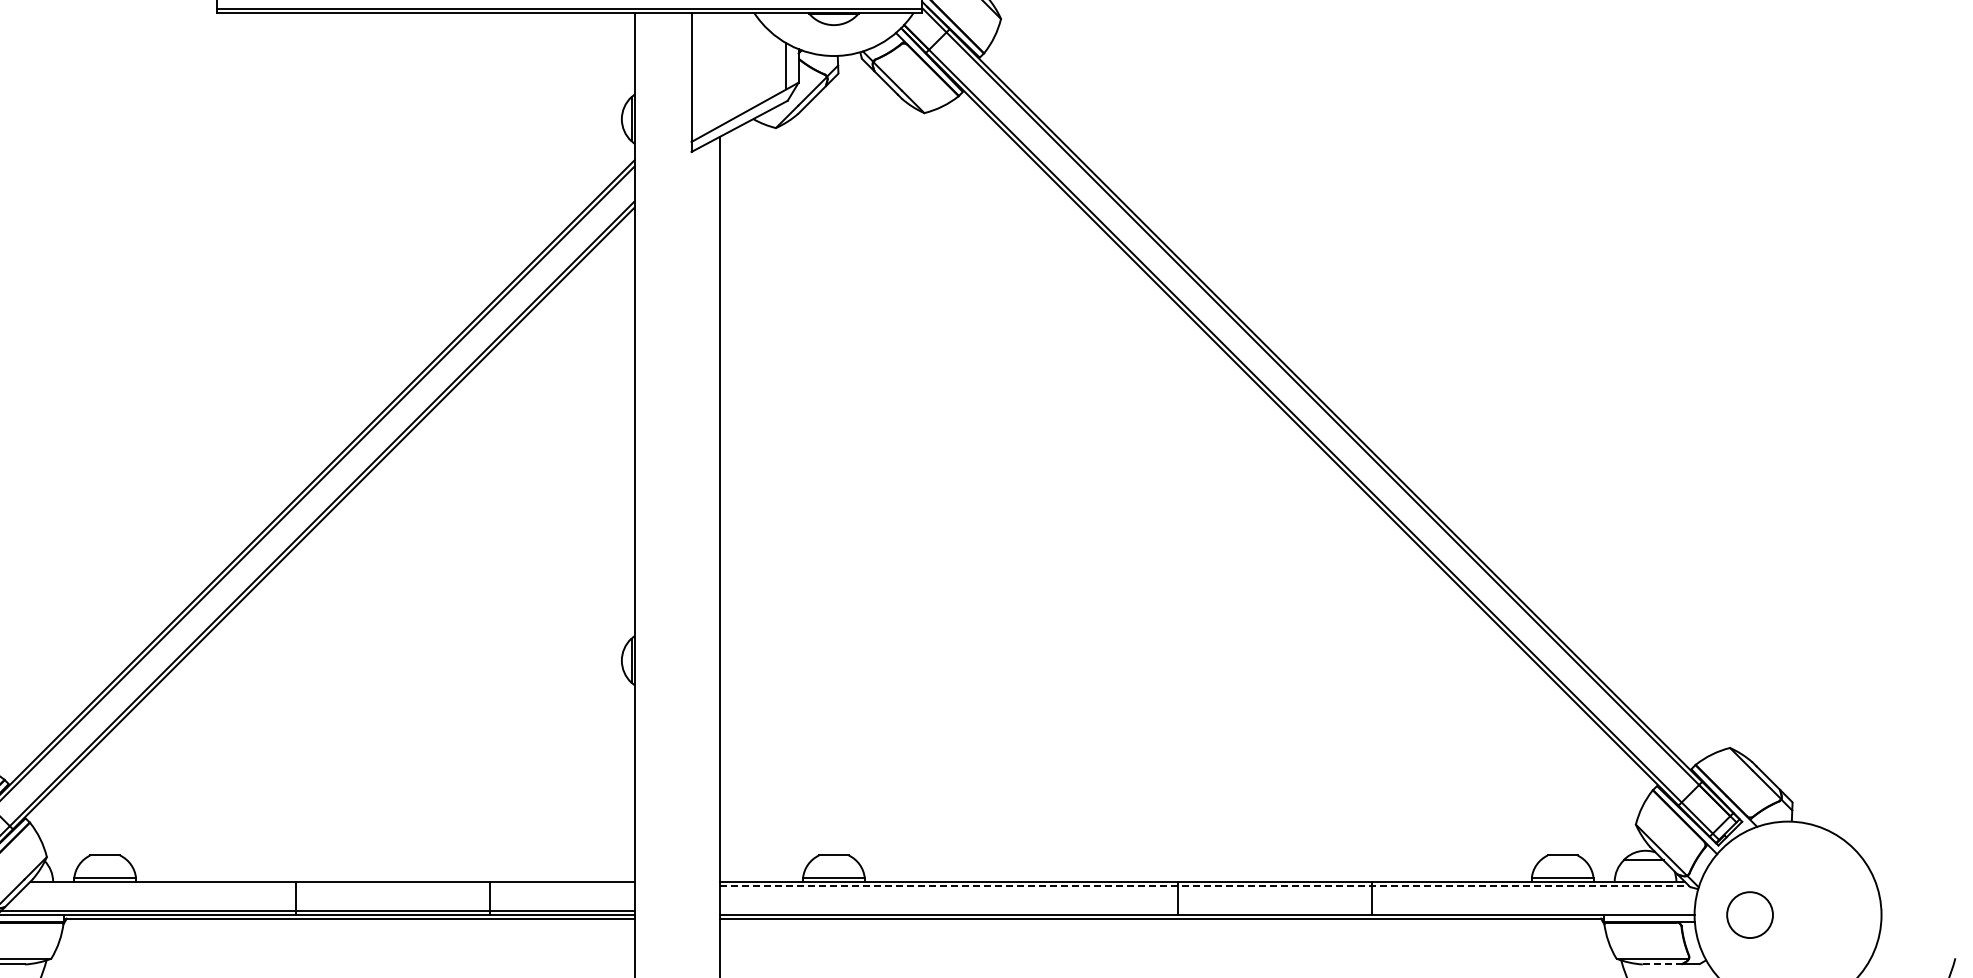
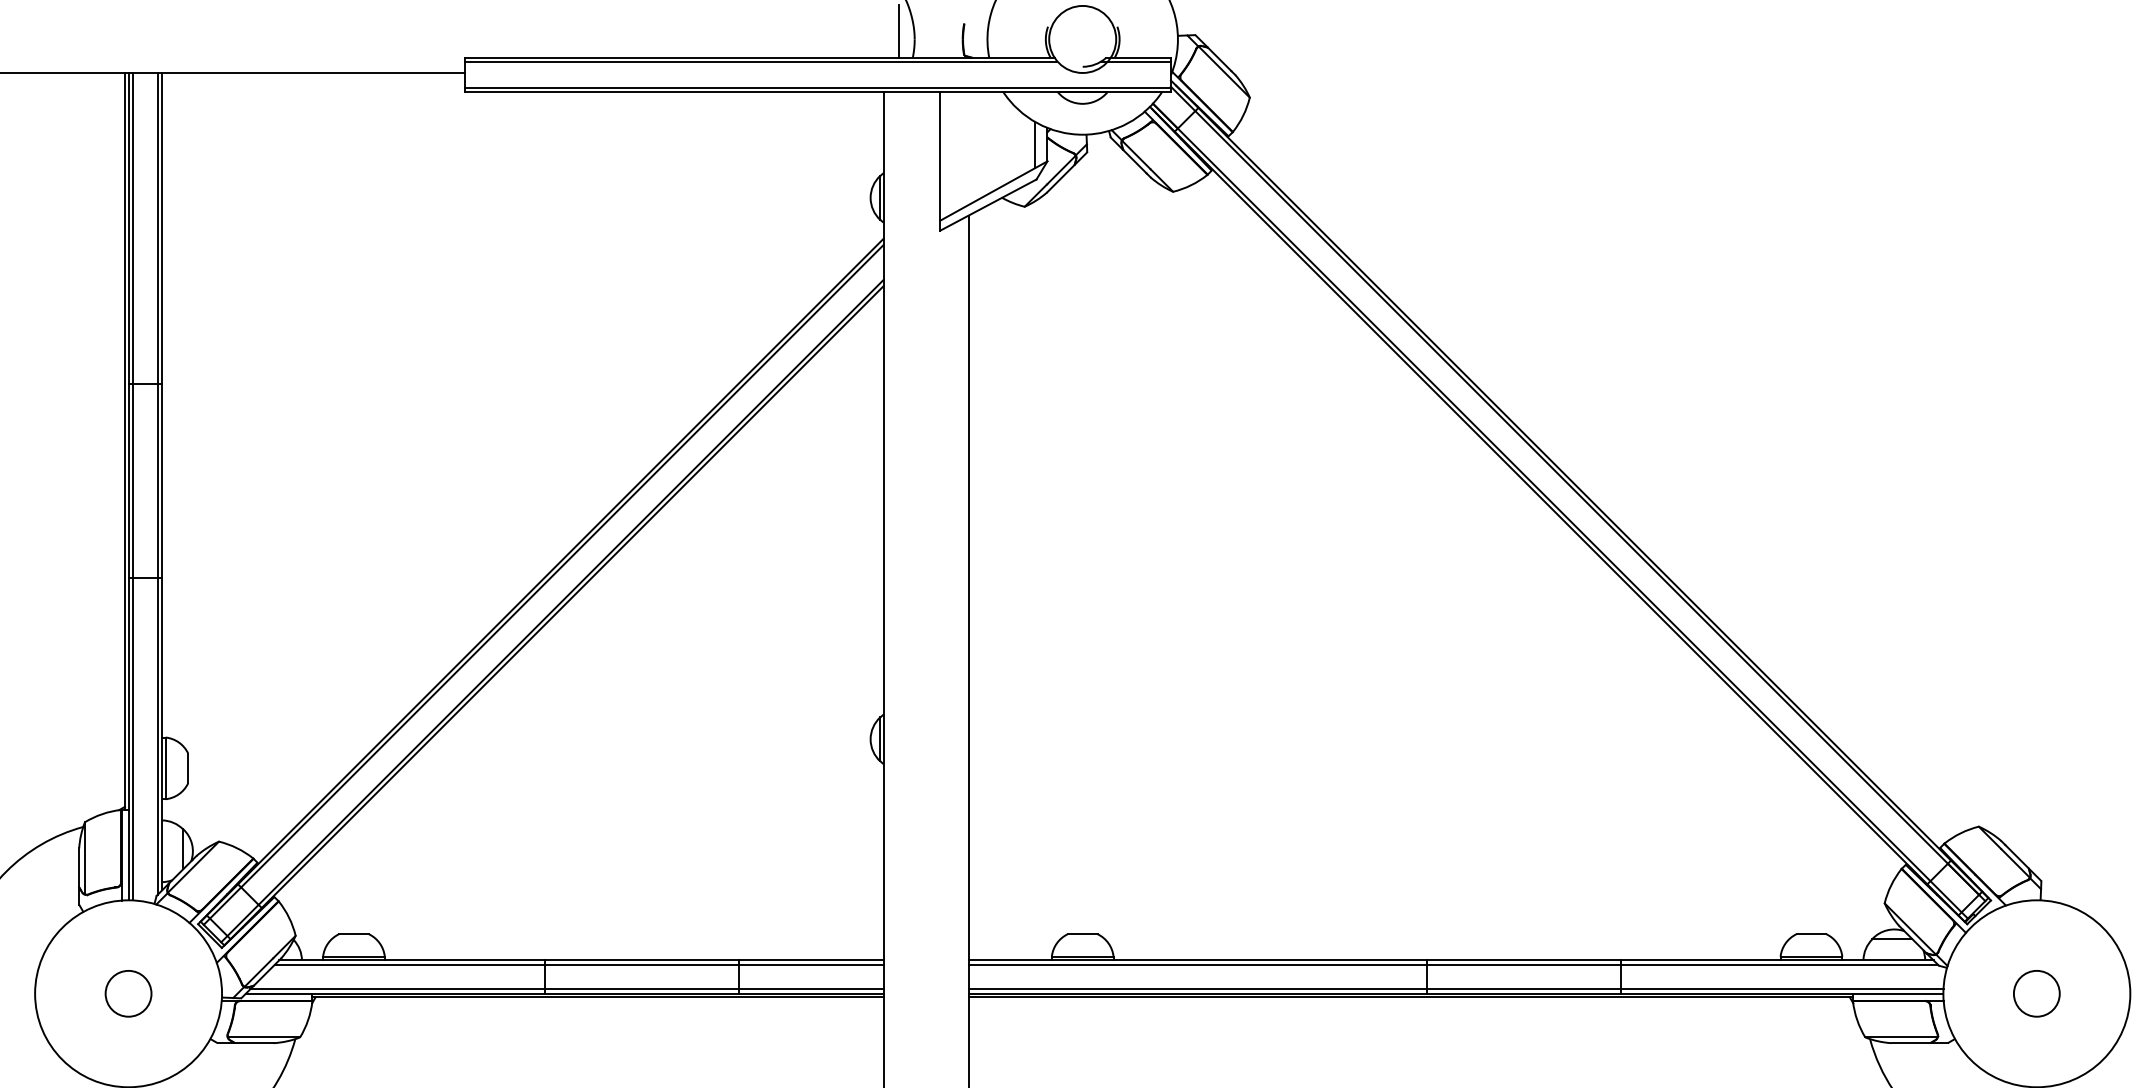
line: (329, 885) -> (578, 964), added
line: (1204, 885) -> (1453, 964), dashed -> solid
line: (1206, 910) -> (1455, 989), added
circle: (1749, 914) -> (2036, 993), moved
line: (1662, 964) -> (1911, 1043), dashed -> solid

